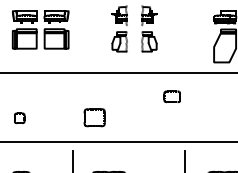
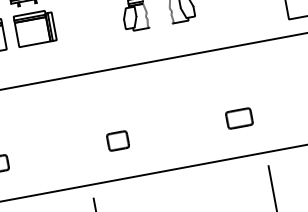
part: (171, 96) -> (238, 118), moved
part: (94, 117) -> (117, 140), size x0.62

